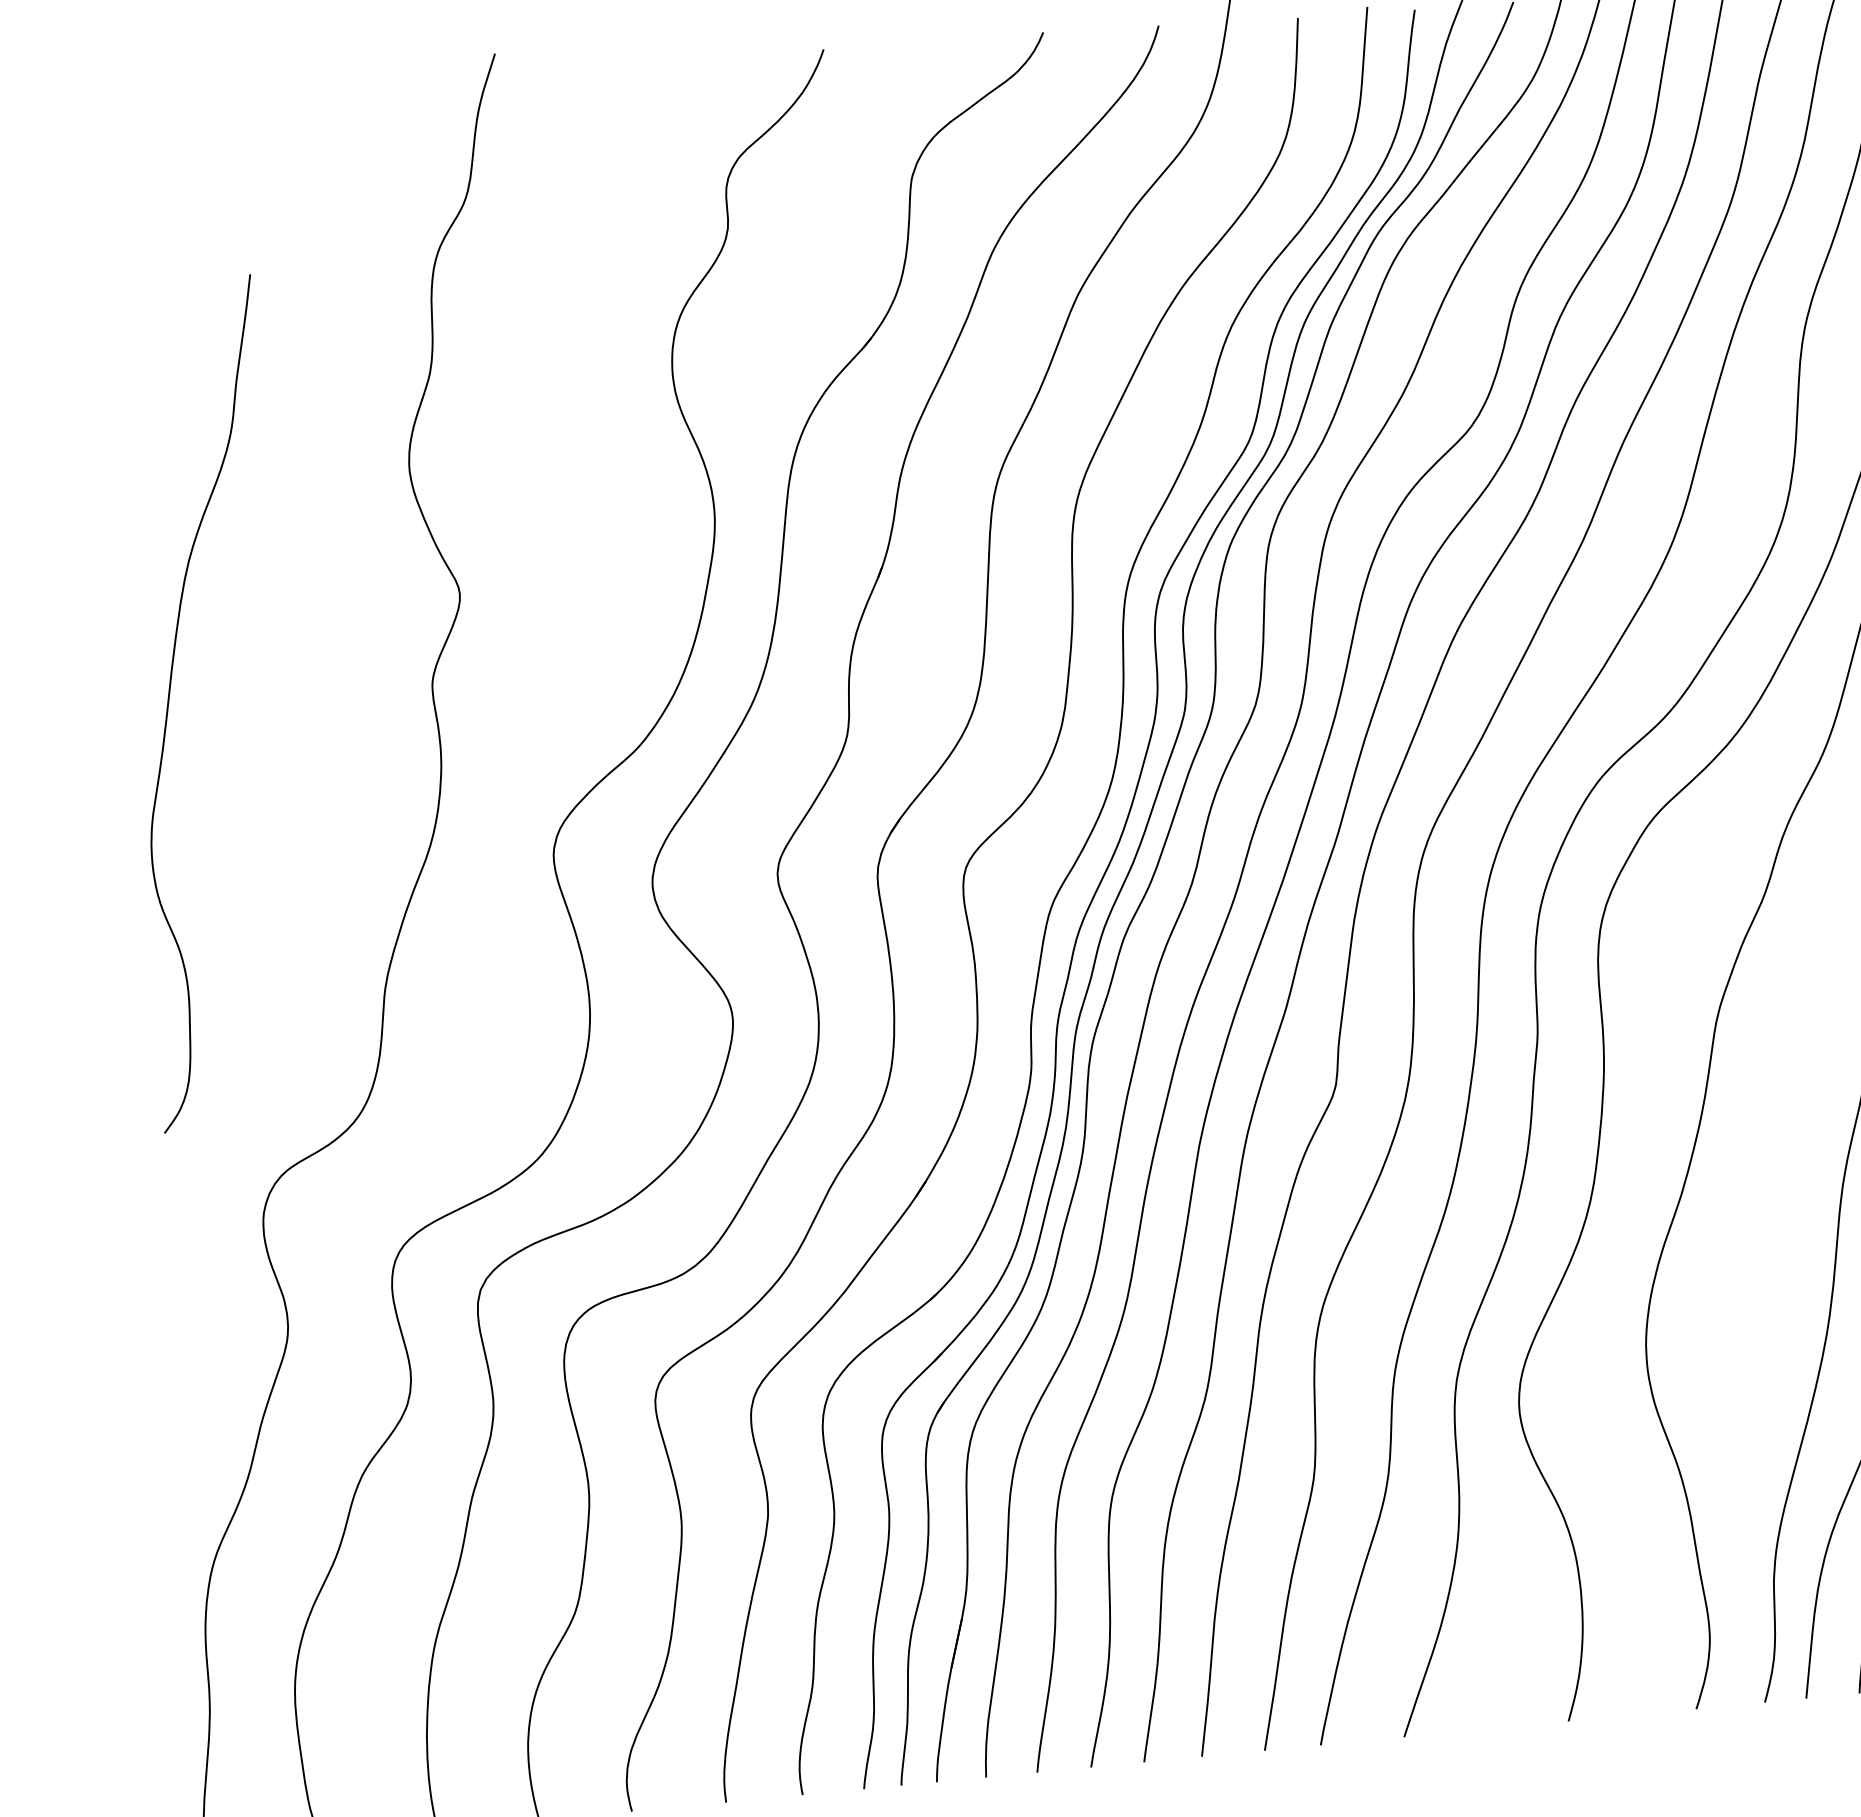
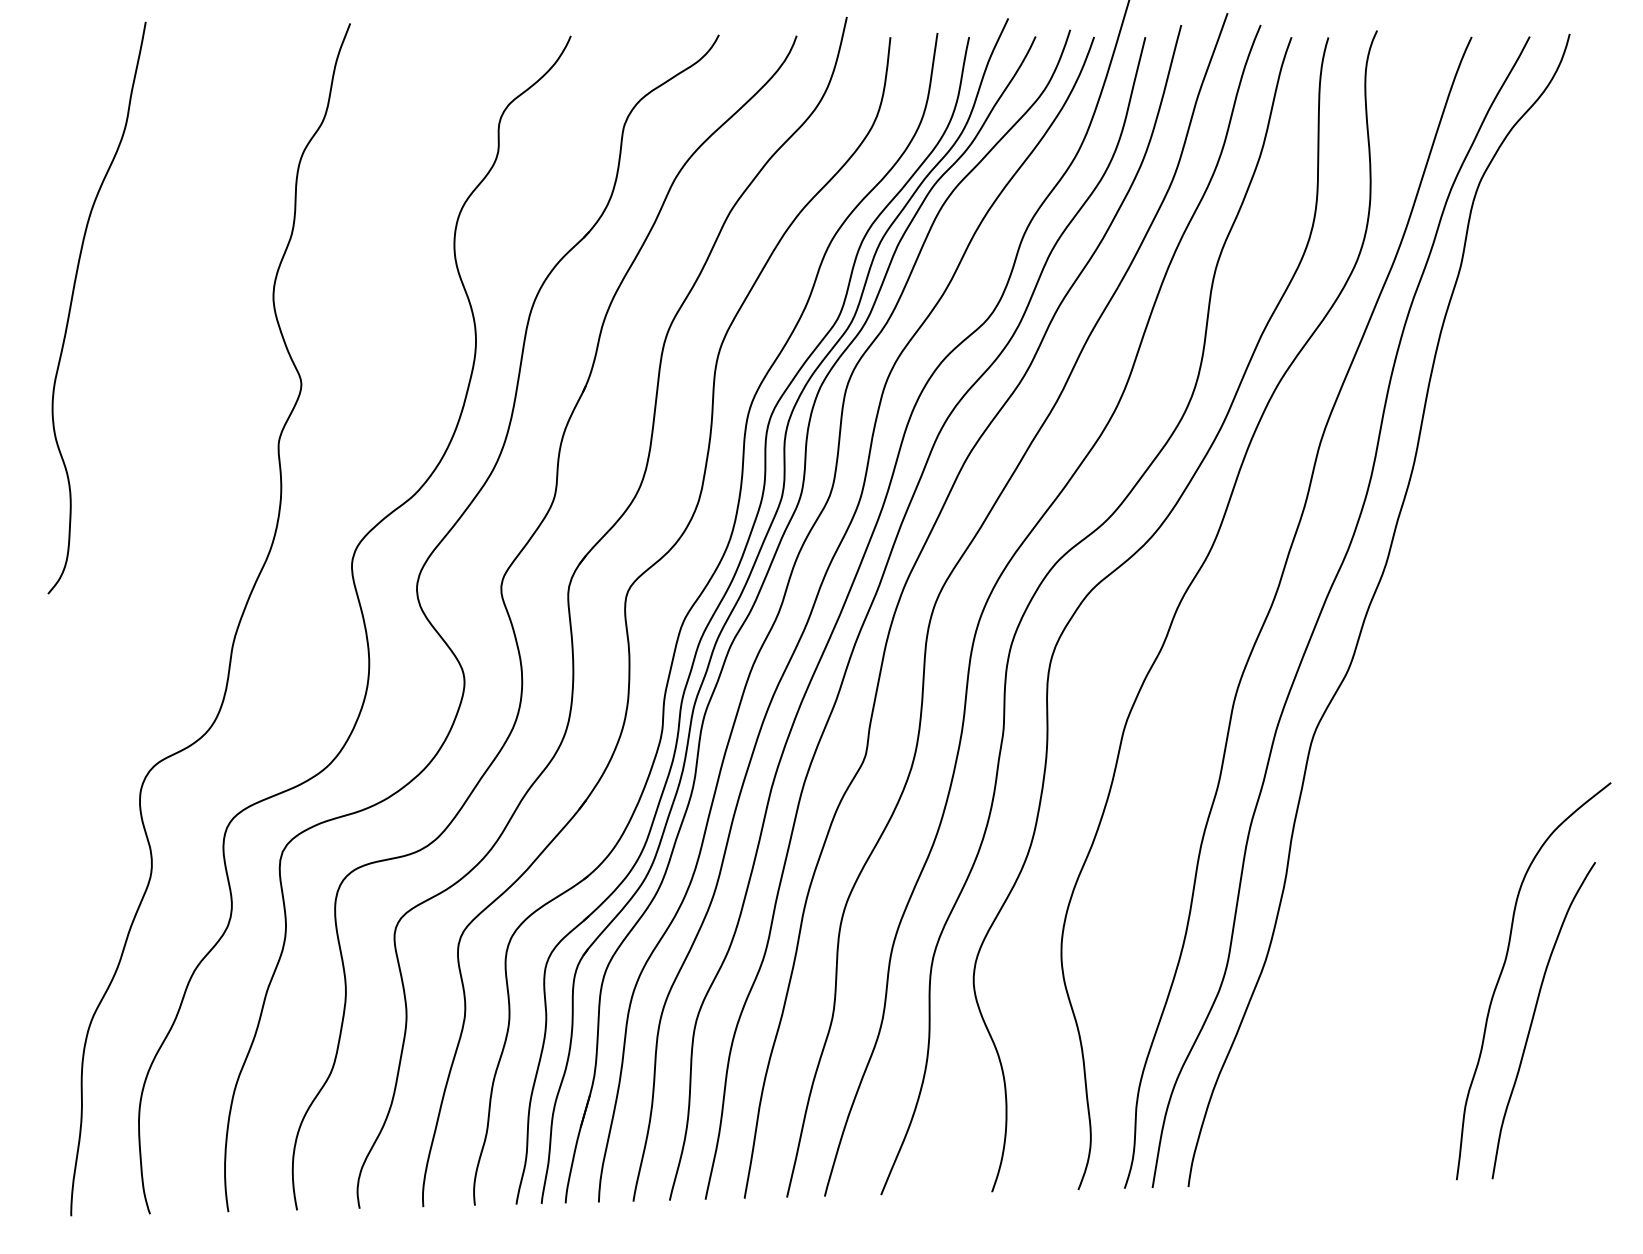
curve: (170, 698) -> (72, 302), moved

